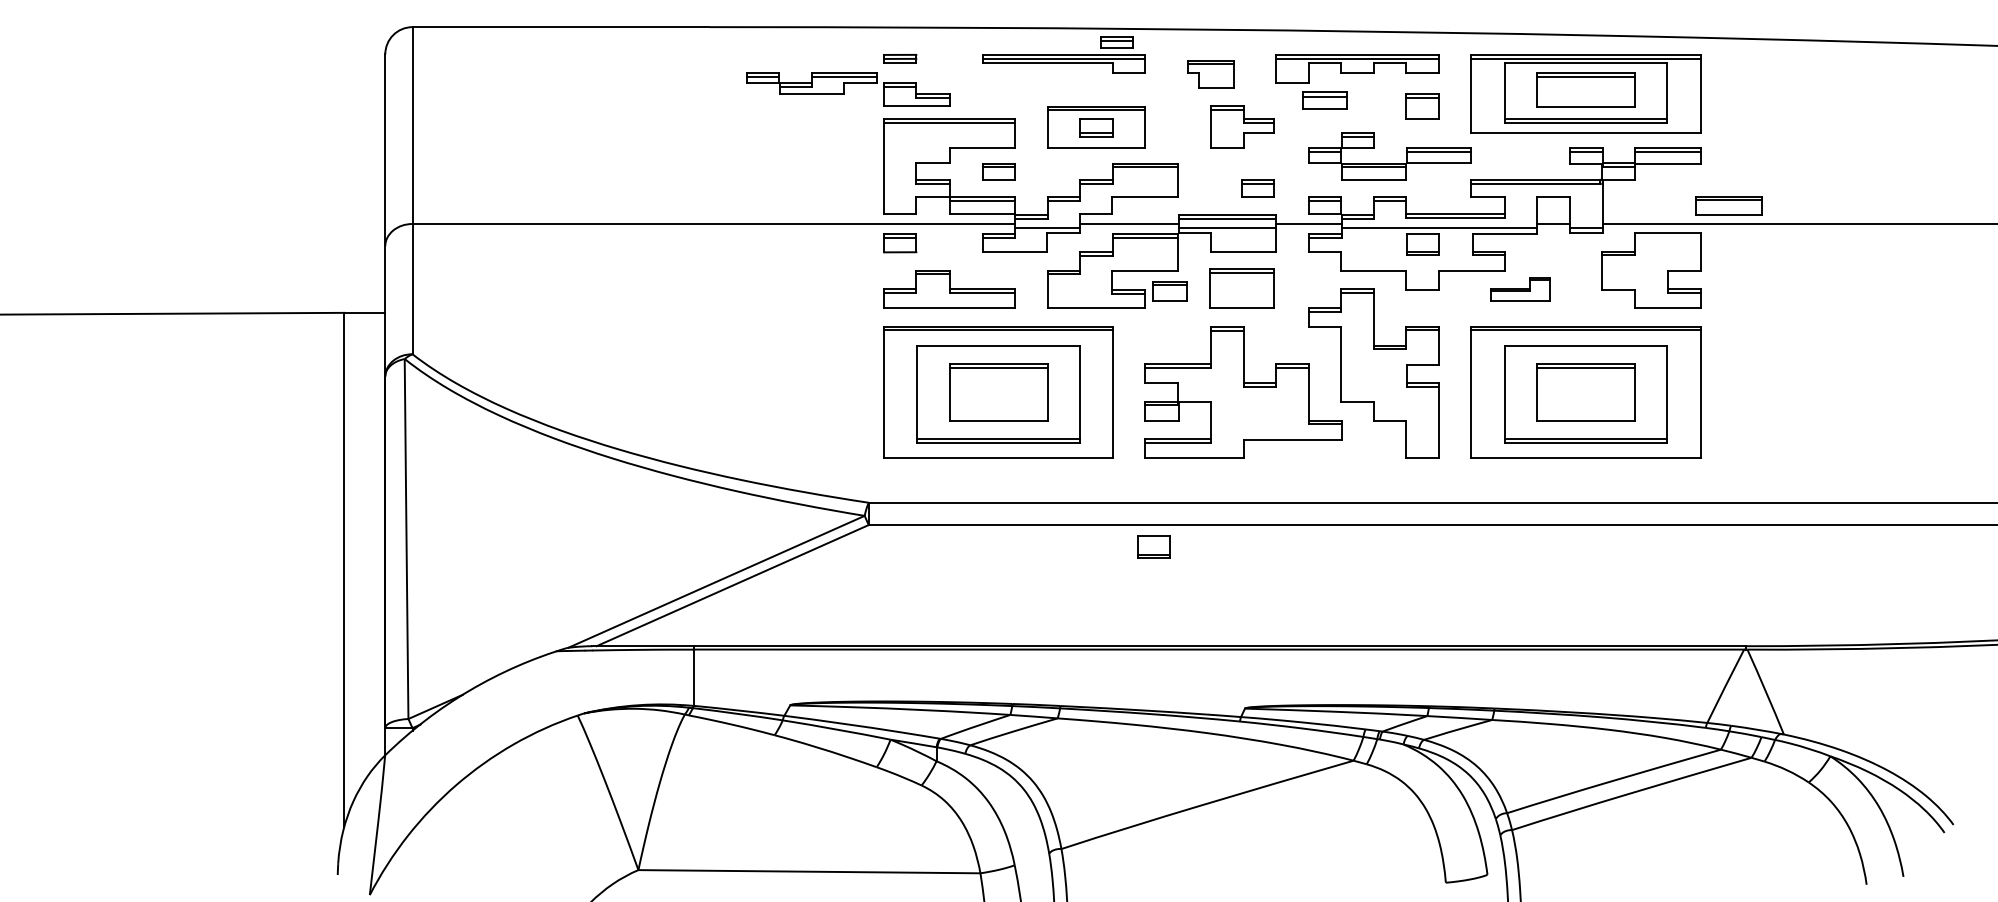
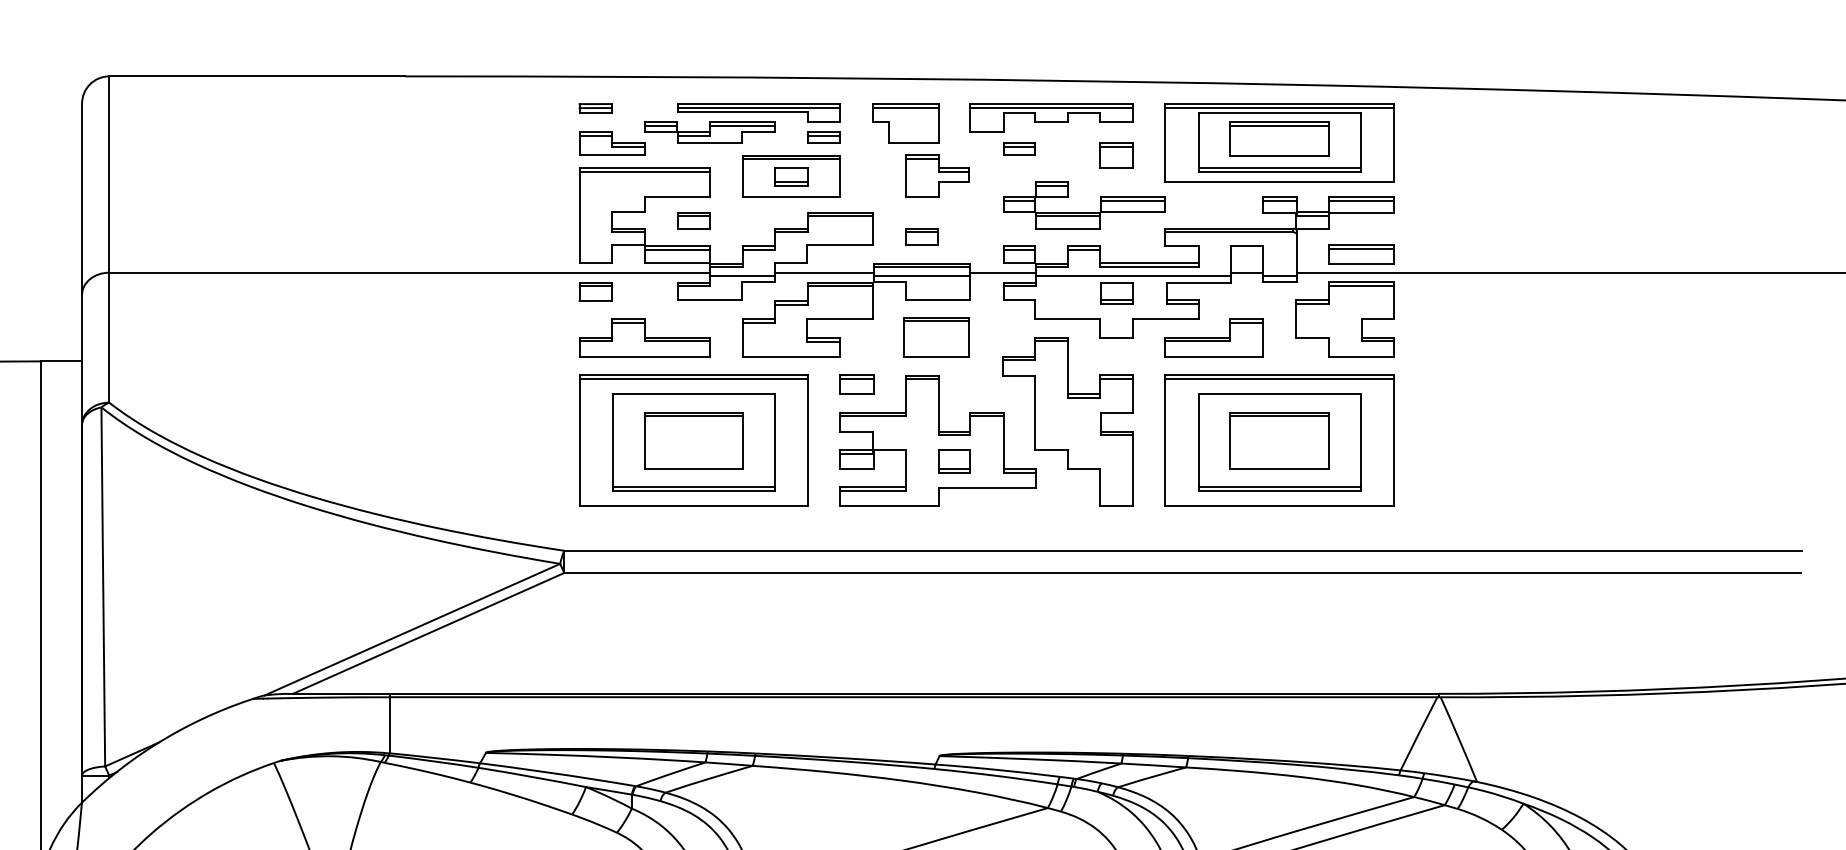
part: (1116, 42) -> (823, 137), moved
part: (1210, 74) -> (905, 123), size x1.43
part: (811, 83) -> (709, 132), moved
part: (1324, 99) -> (1018, 148), size x0.71
part: (1257, 188) -> (921, 237), moved
part: (1728, 205) -> (1360, 254), moved
line: (1667, 237) -> (1360, 286), added
part: (1520, 289) -> (1214, 338), size x1.67
part: (1169, 291) -> (856, 384), moved
part: (1153, 546) -> (954, 460), moved

